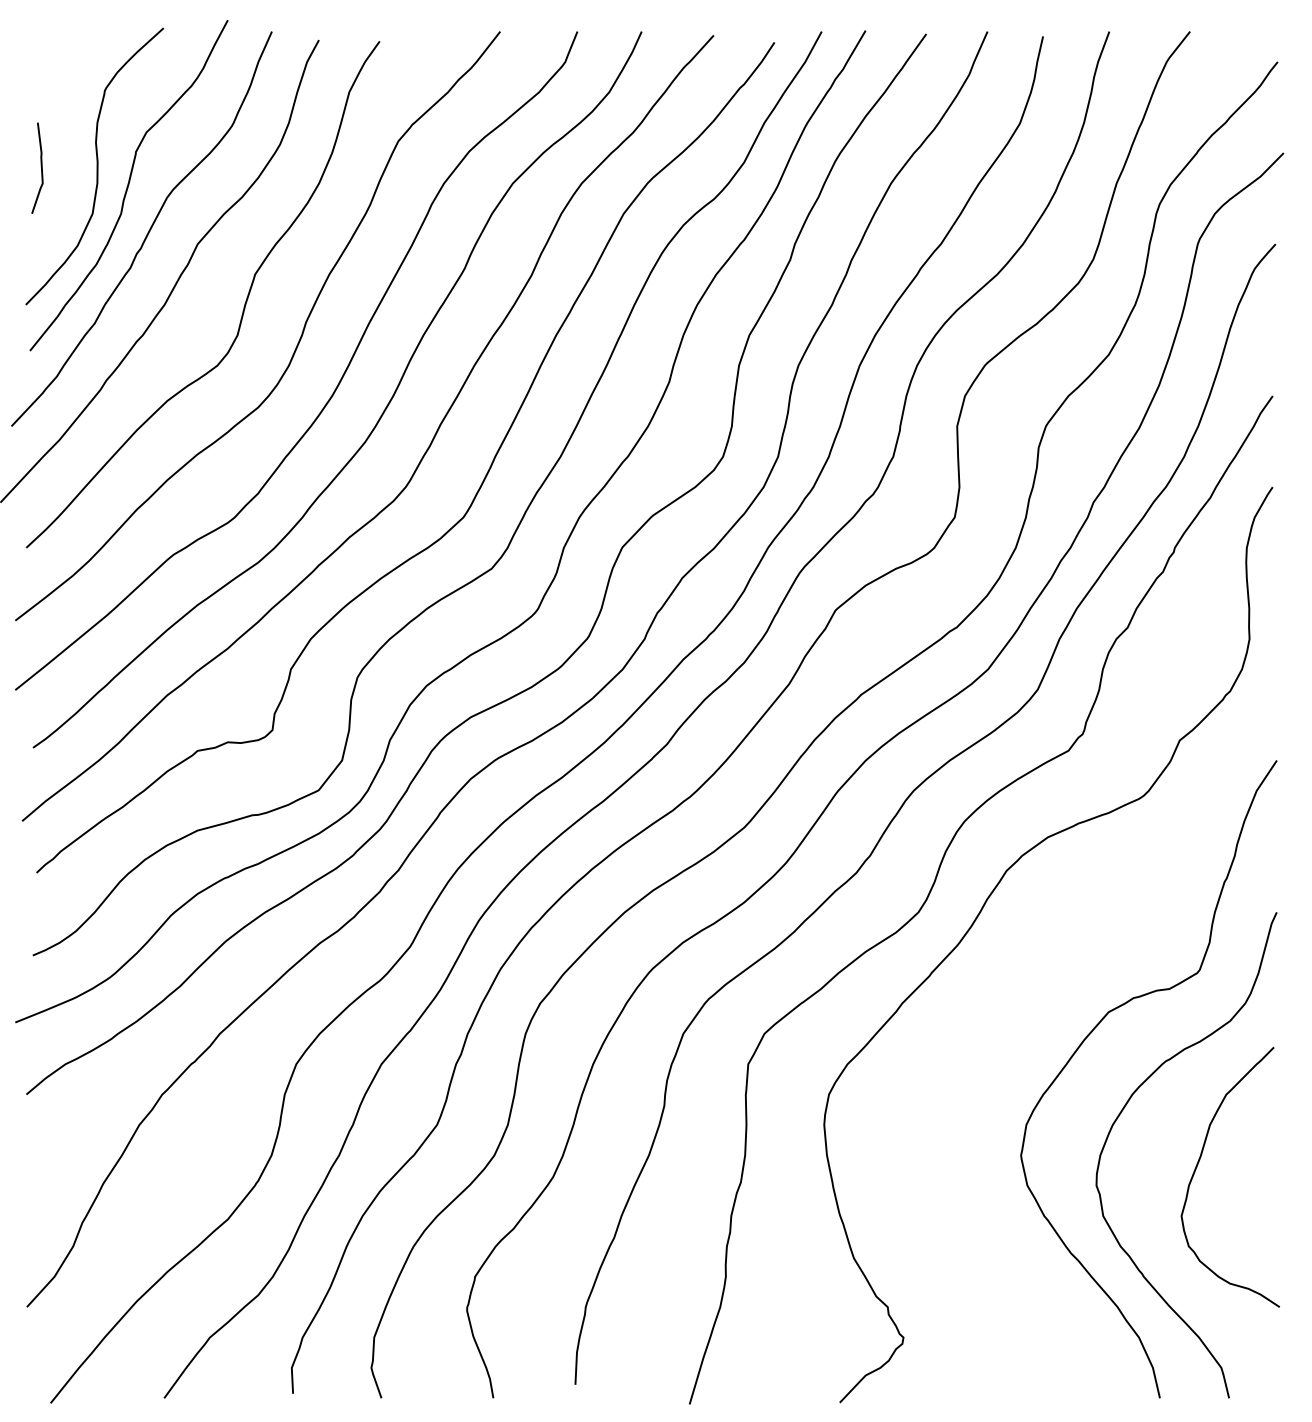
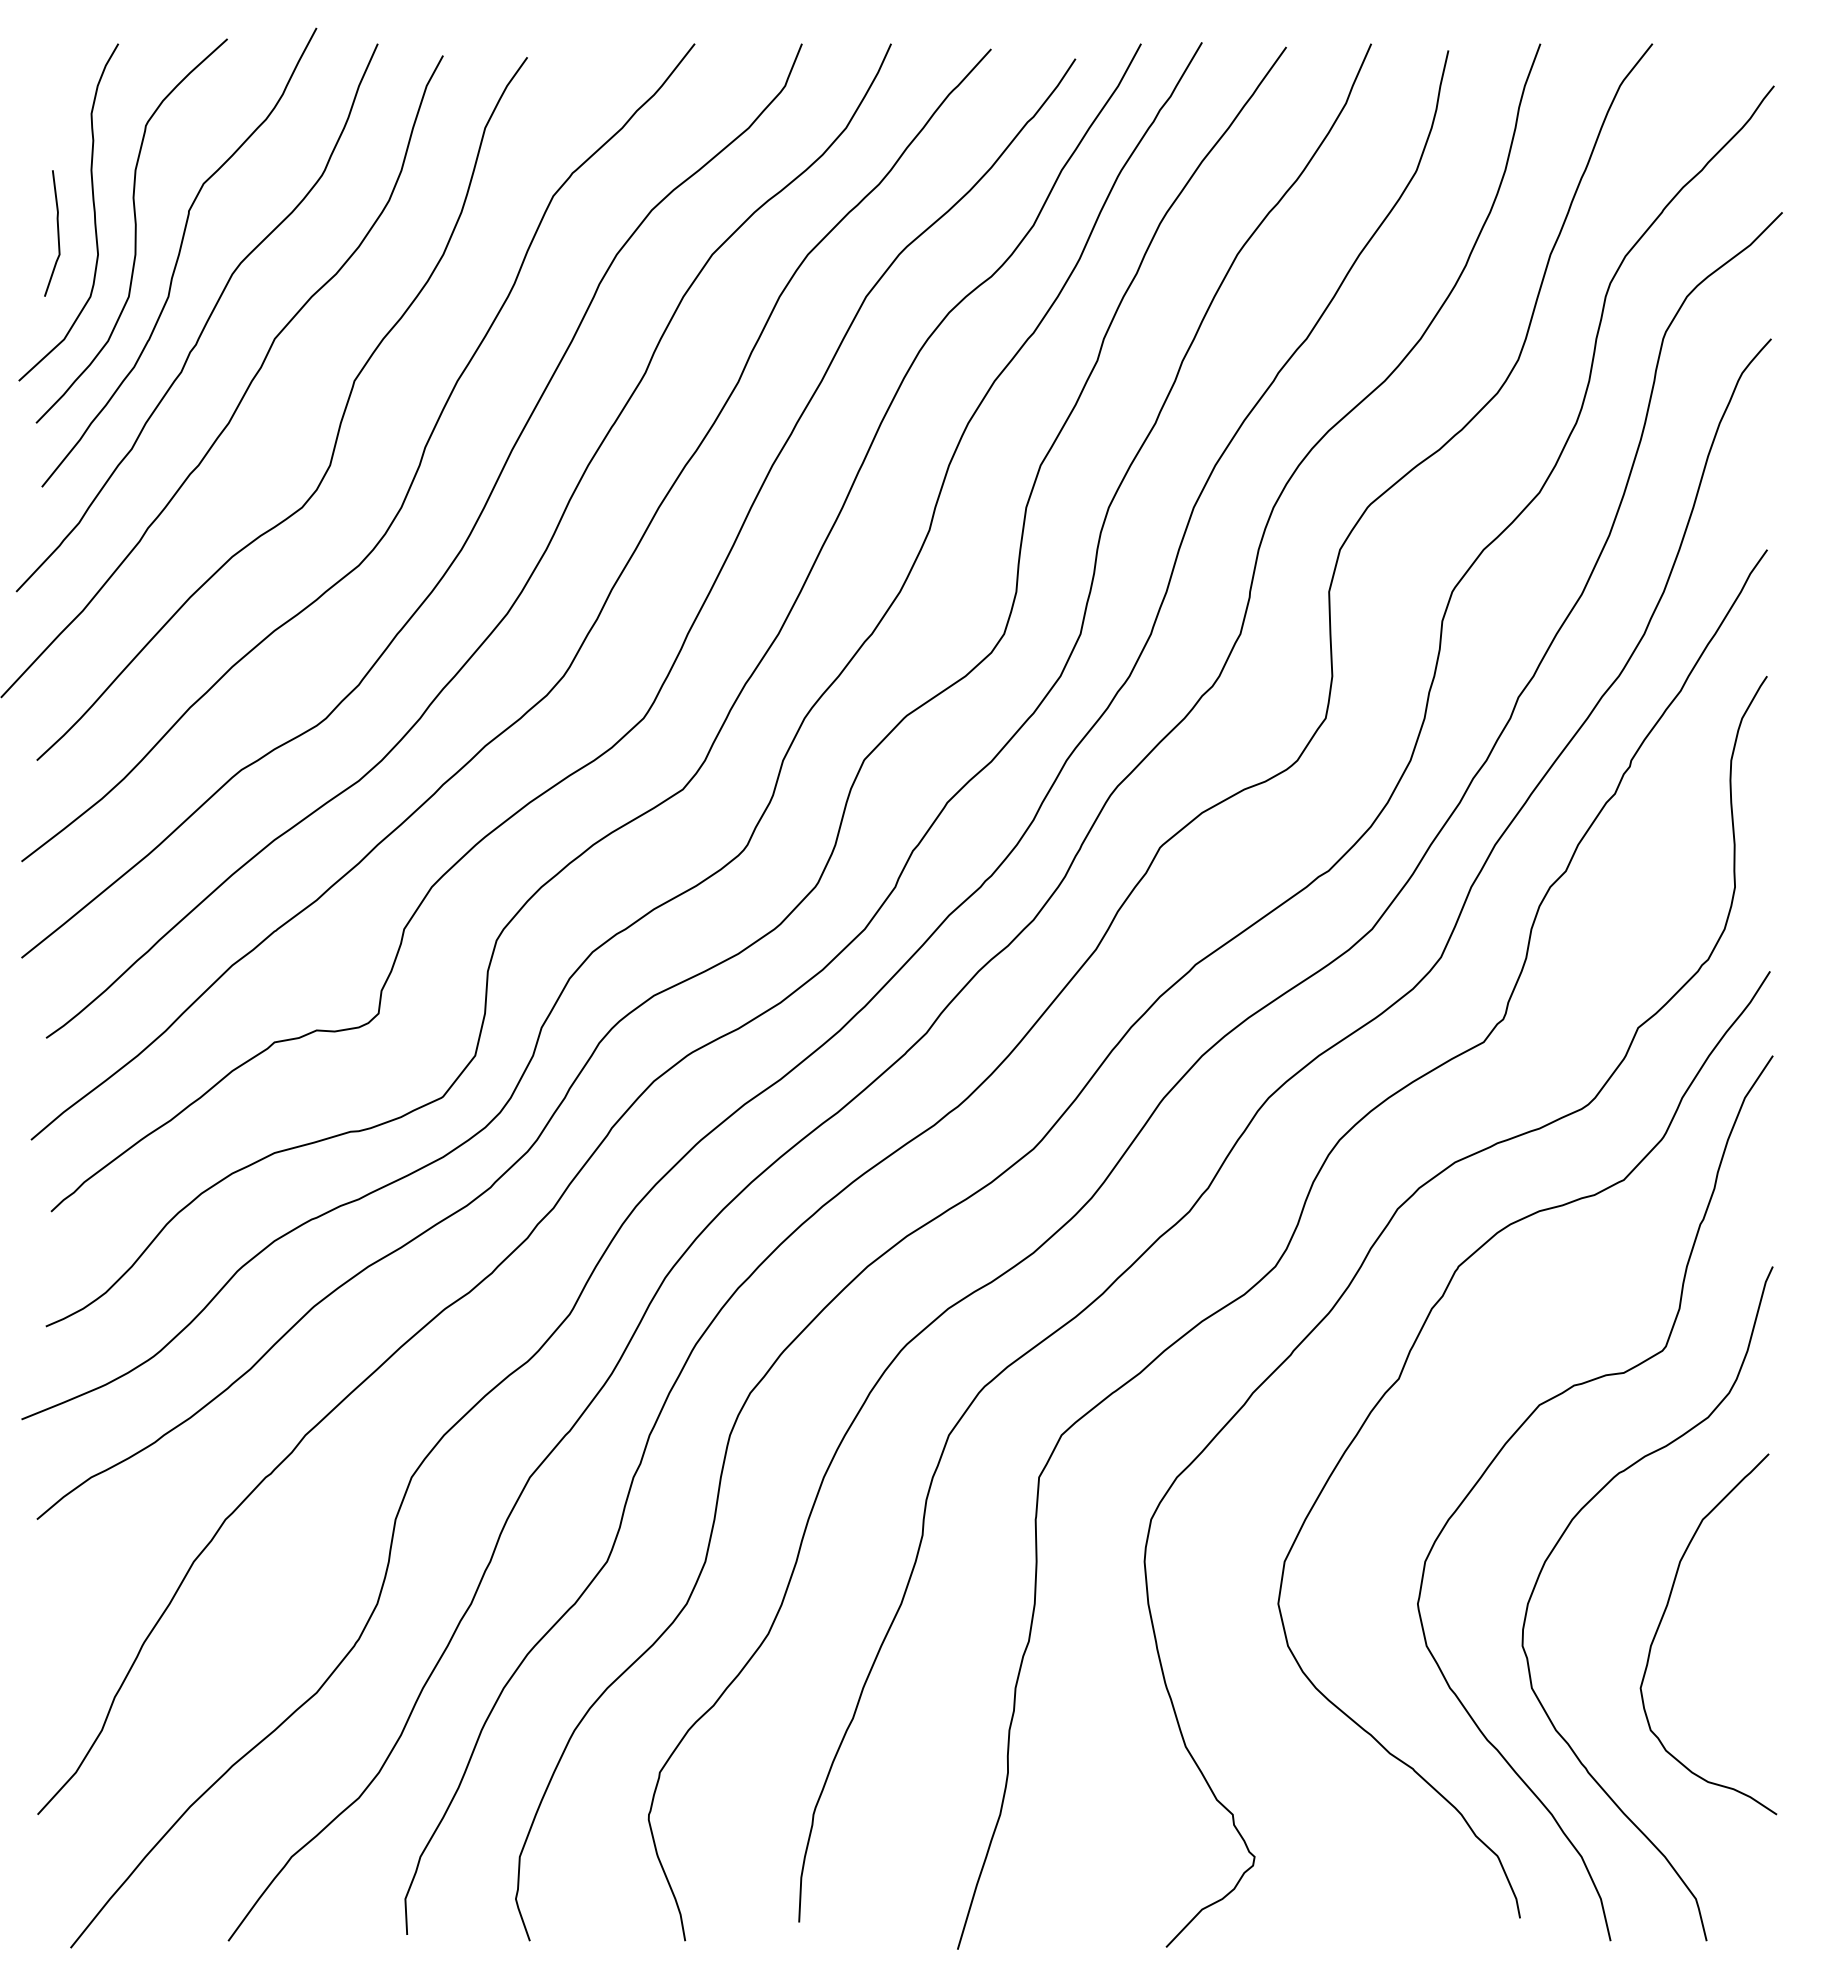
curve: (67, 153) -> (93, 212), added
curve: (1007, 993) -> (1399, 1379), added

